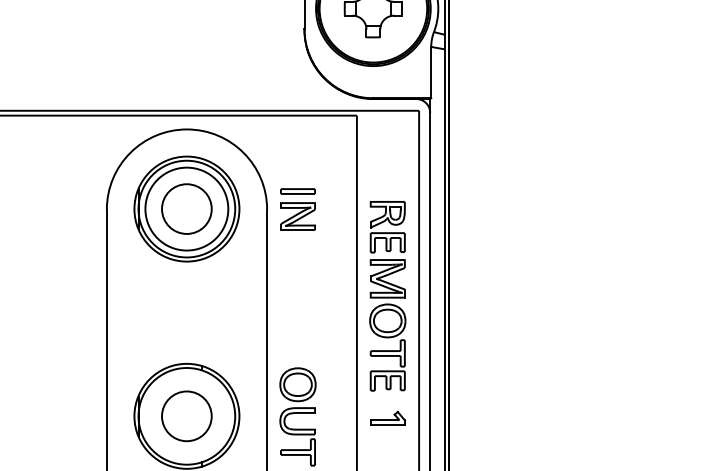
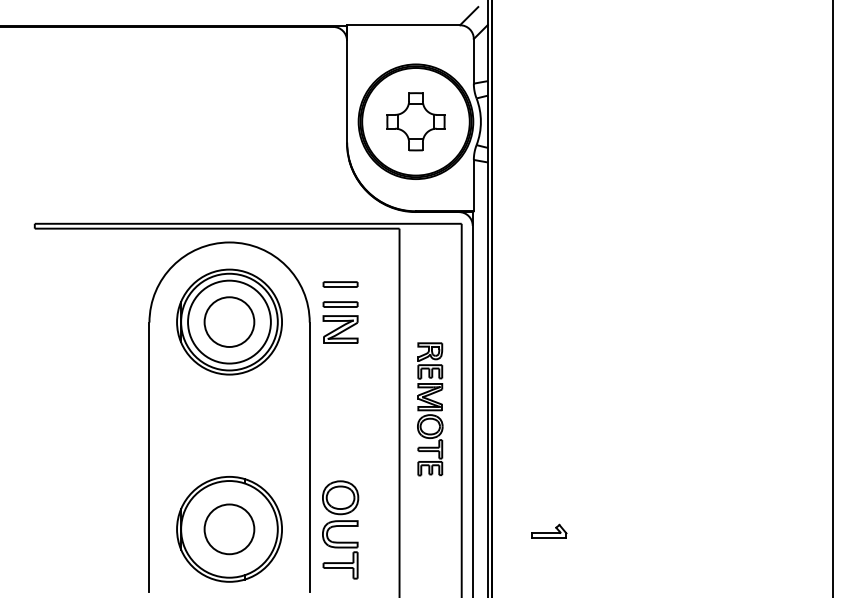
part: (297, 171) -> (340, 284), added
part: (386, 296) -> (429, 409), size x0.7
part: (387, 417) -> (549, 530), moved

